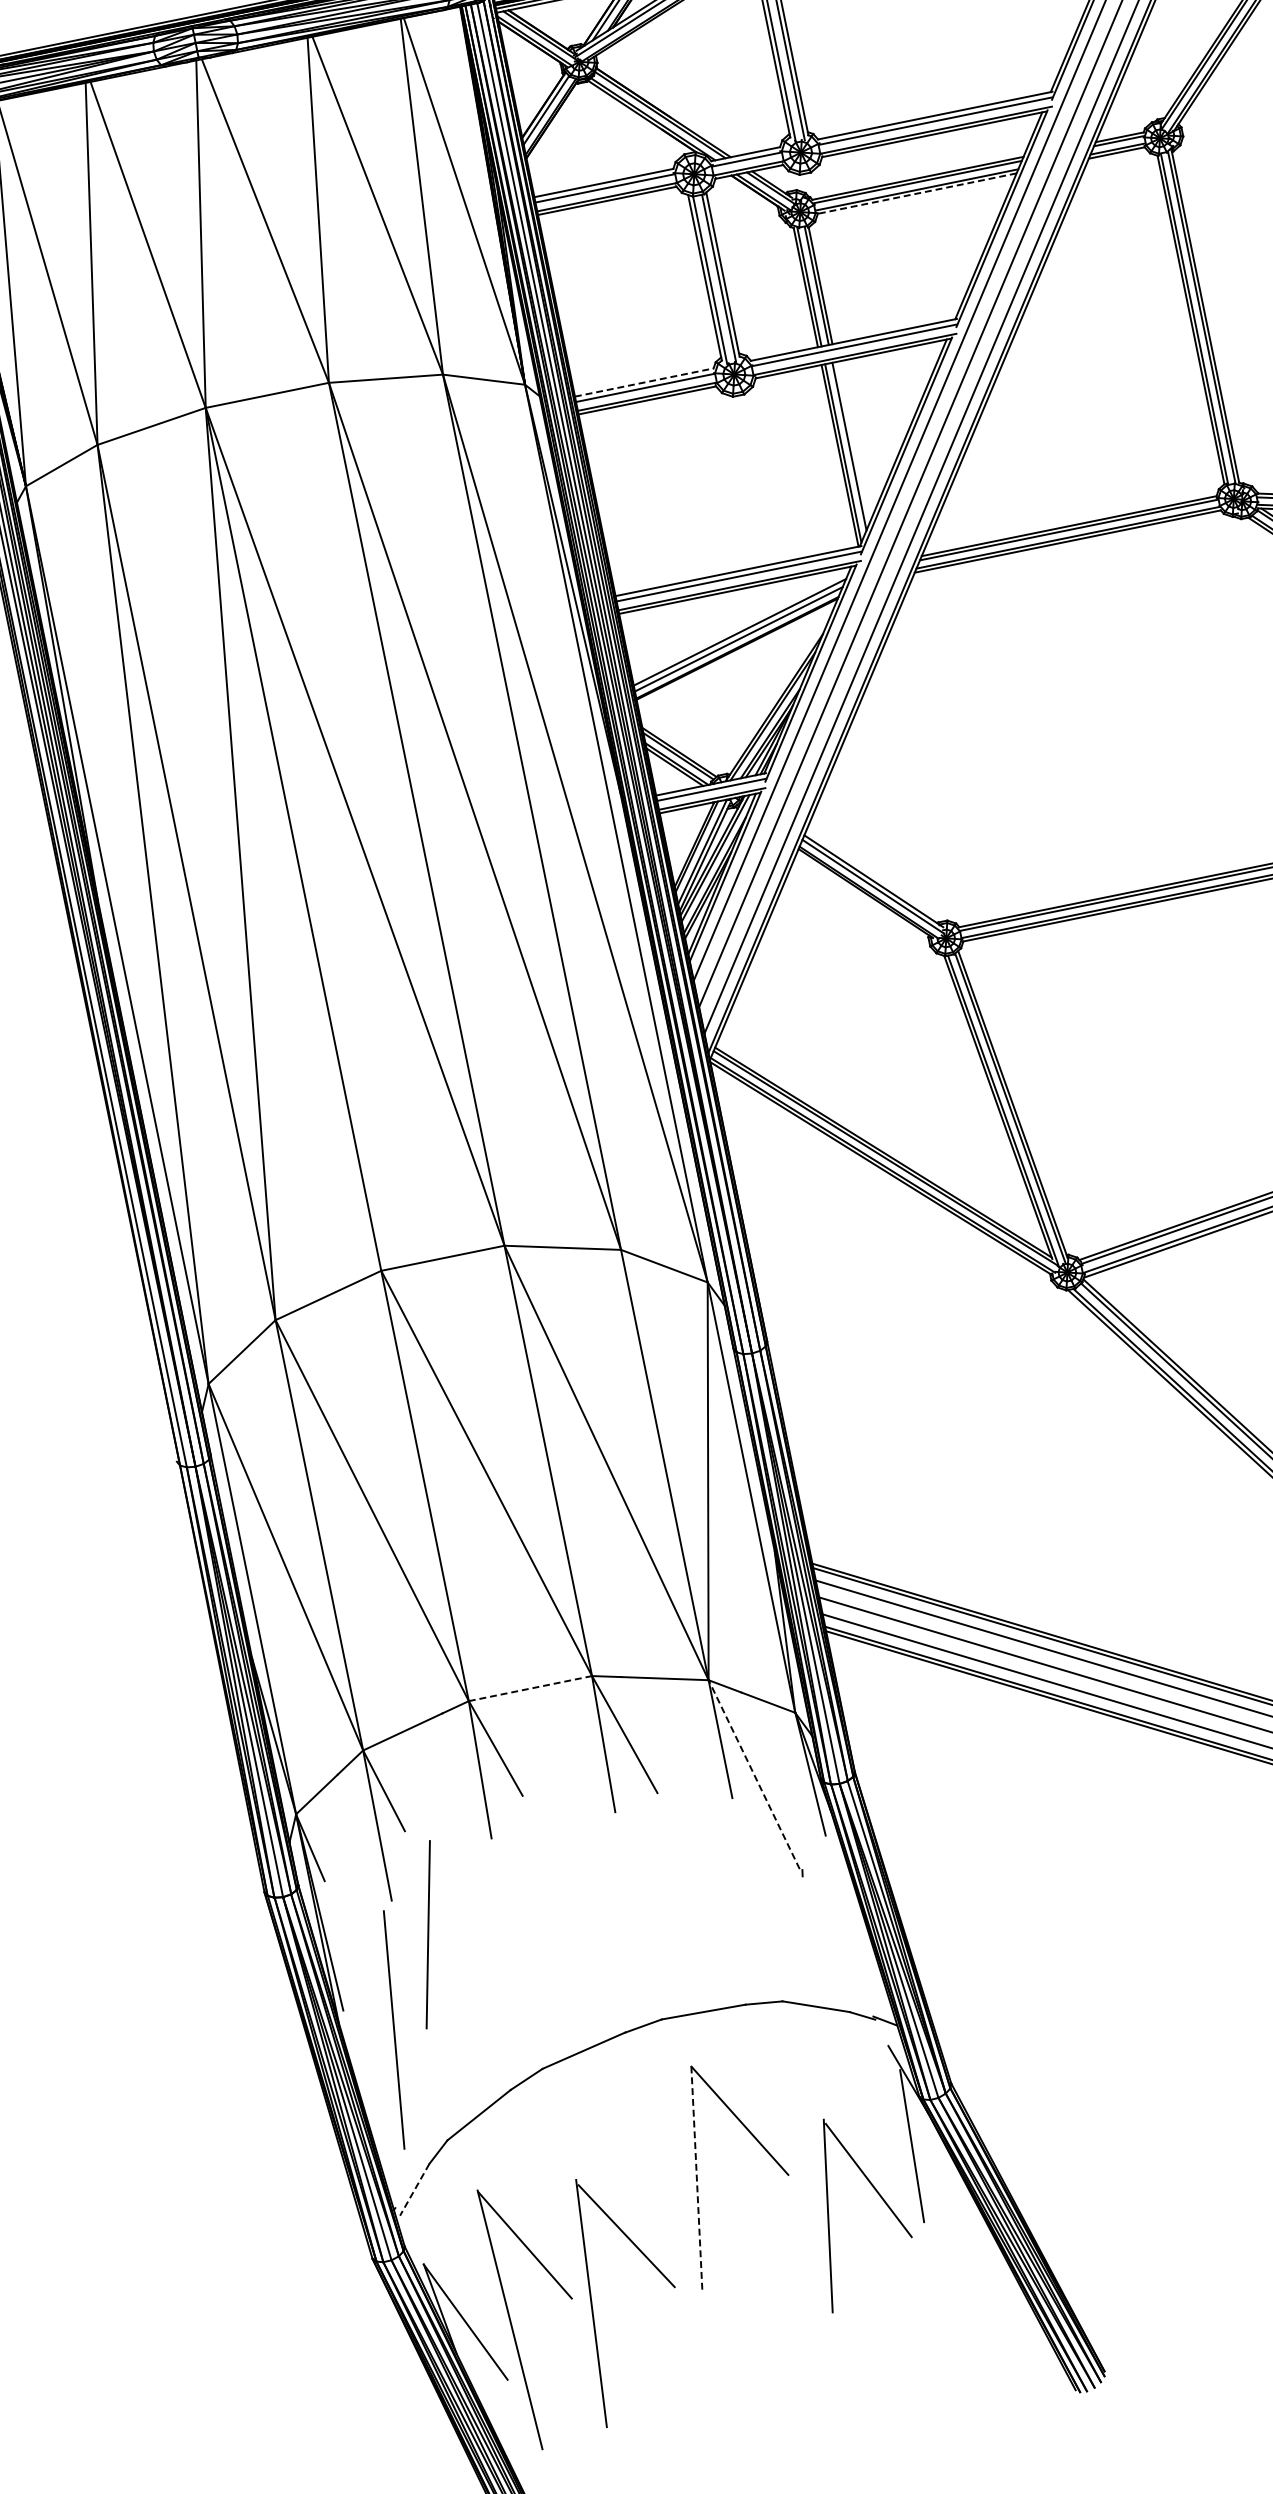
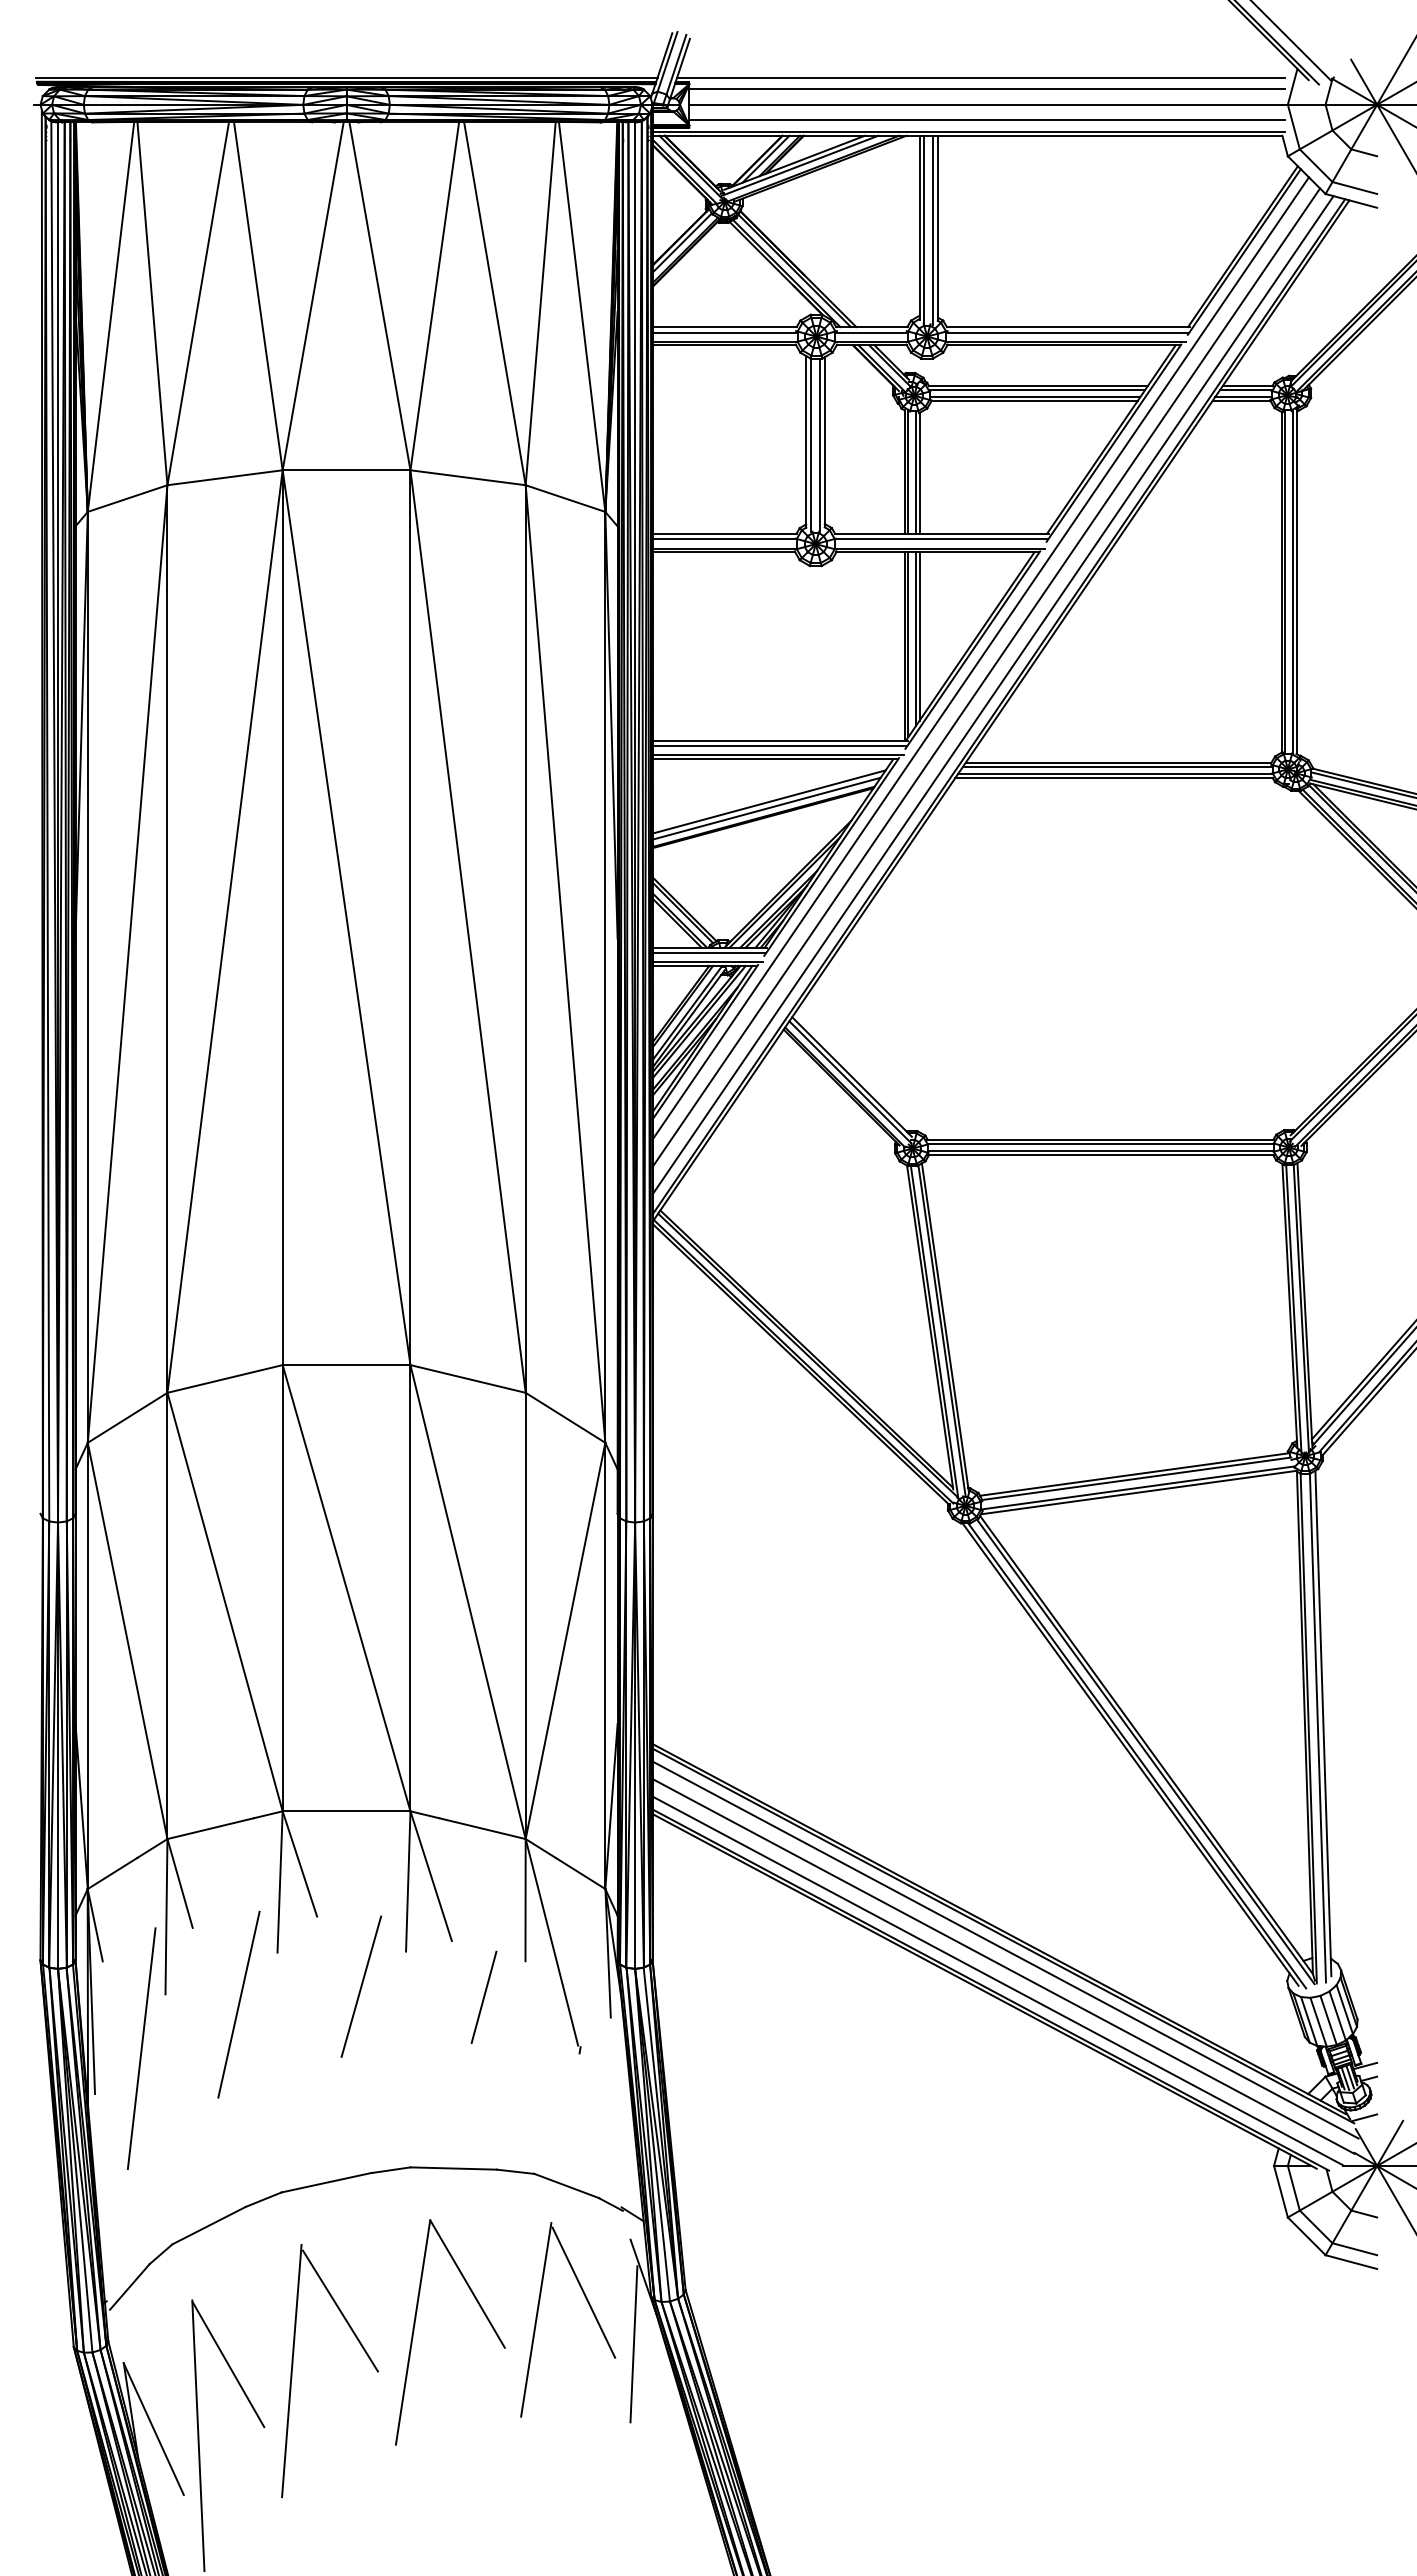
line: (917, 194) -> (1034, 401), dashed -> solid
line: (644, 382) -> (724, 533), dashed -> solid
line: (852, 443) -> (919, 636), added
line: (530, 1688) -> (346, 1811), dashed -> solid
line: (753, 1774) -> (551, 1942), dashed -> solid
line: (699, 1841) -> (483, 1997), added
line: (579, 1854) -> (361, 1986), added
line: (427, 1934) -> (238, 2004), moved
line: (393, 2029) -> (141, 2048), moved
line: (697, 2178) -> (413, 2332), dashed -> solid
line: (414, 2190) -> (129, 2287), dashed -> solid
part: (878, 2195) -> (590, 2309), moved
part: (592, 2298) -> (293, 2366), moved

